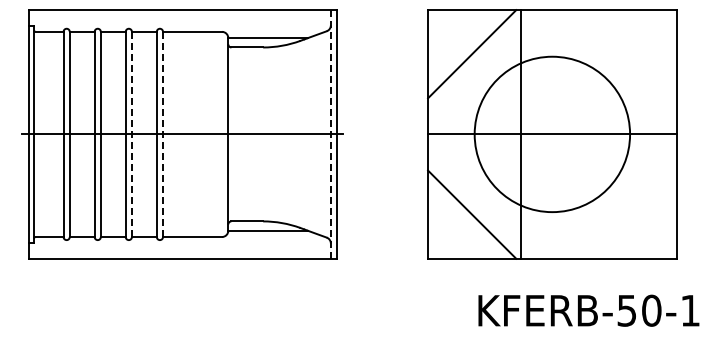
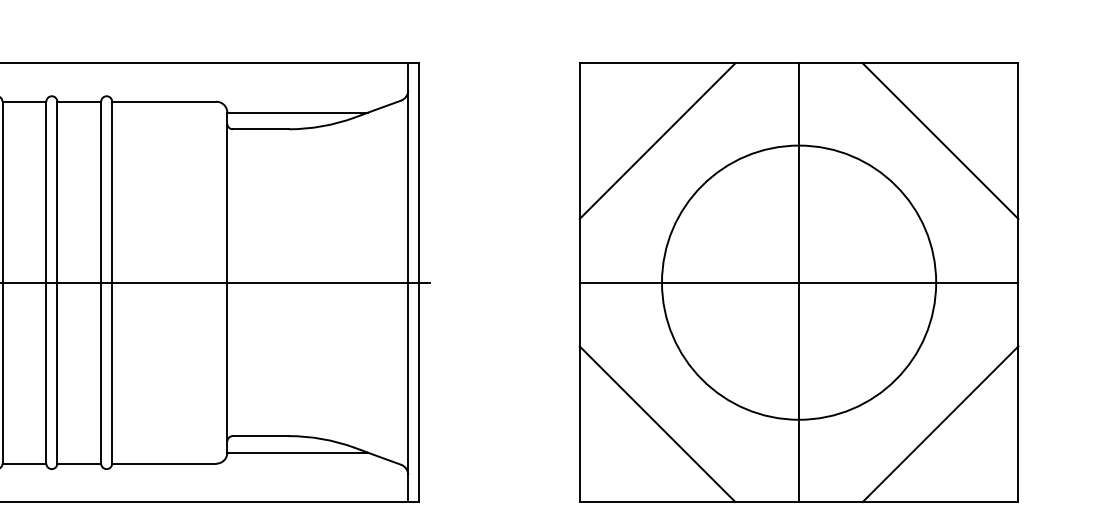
line: (632, 54) -> (940, 141), added
line: (330, 133) -> (407, 281), dashed -> solid
line: (131, 134) -> (56, 282), dashed -> solid
line: (163, 134) -> (112, 282), dashed -> solid
line: (521, 134) -> (799, 282), moved
line: (632, 214) -> (940, 423), added

